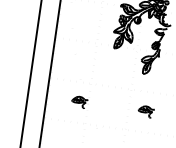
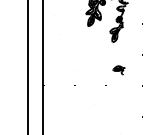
part: (78, 102) -> (67, 70), removed

